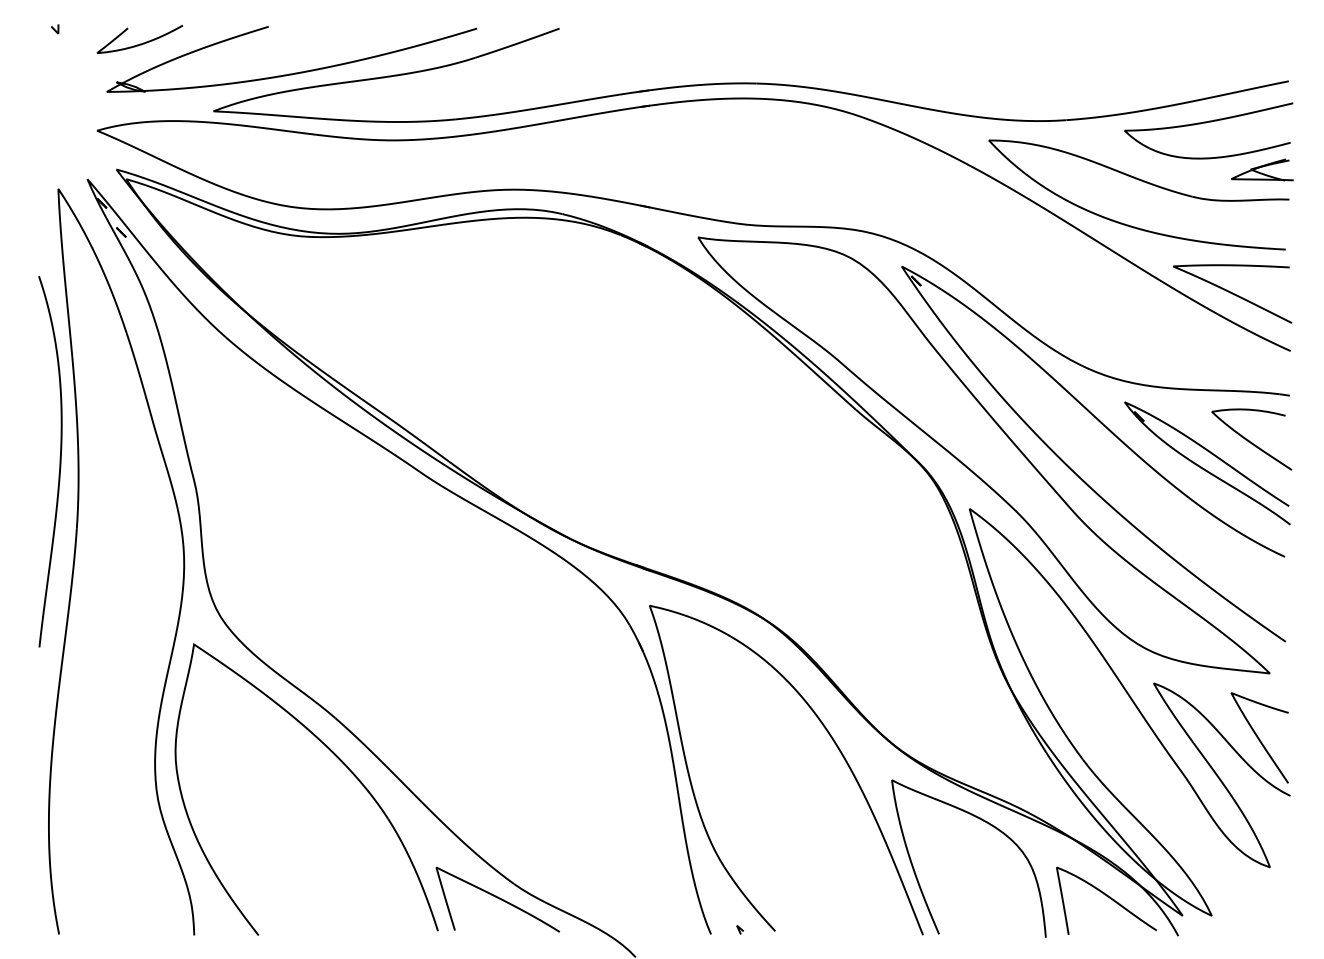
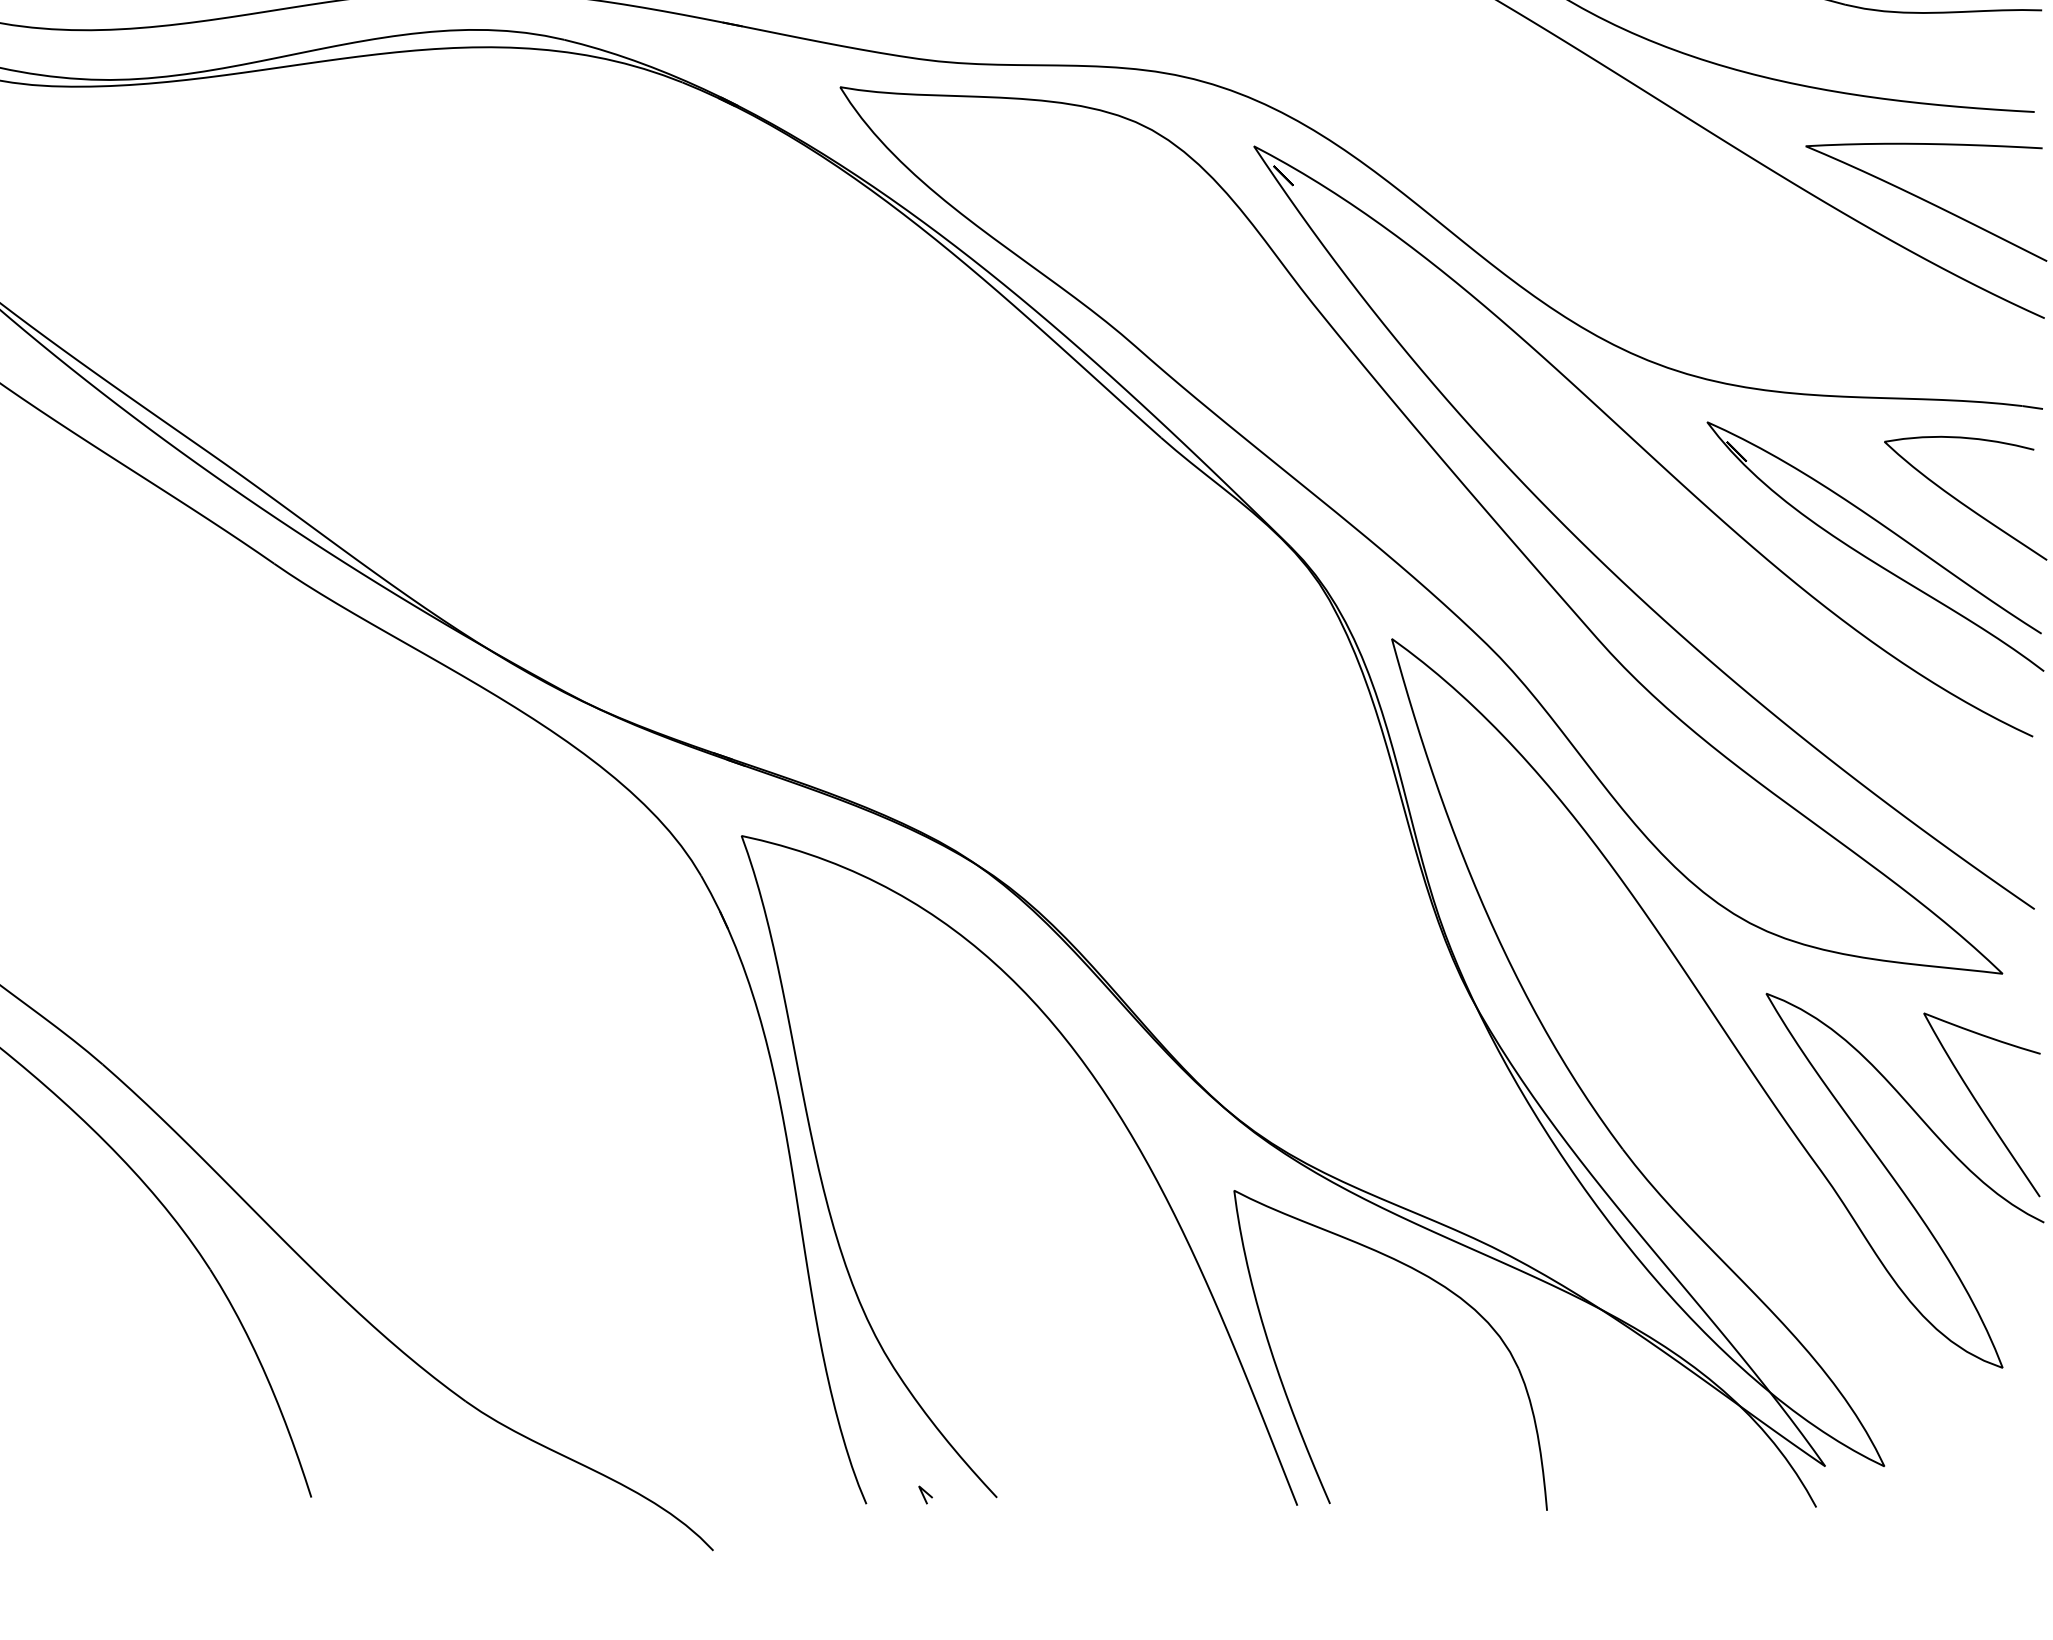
curve: (1107, 897) -> (1672, 1429), removed
curve: (497, 898) -> (432, 1431), removed

